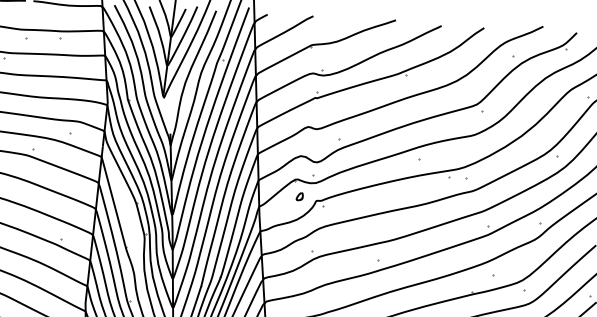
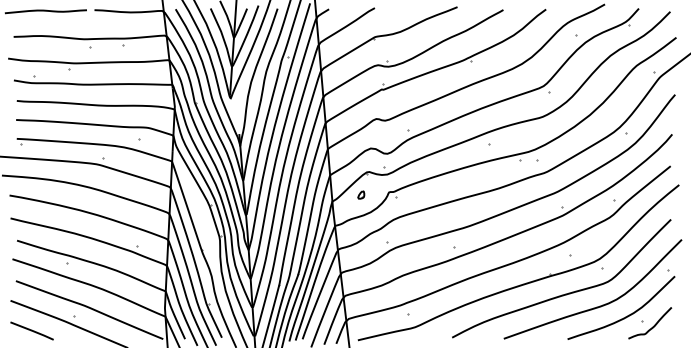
part: (300, 196) -> (361, 194), moved

